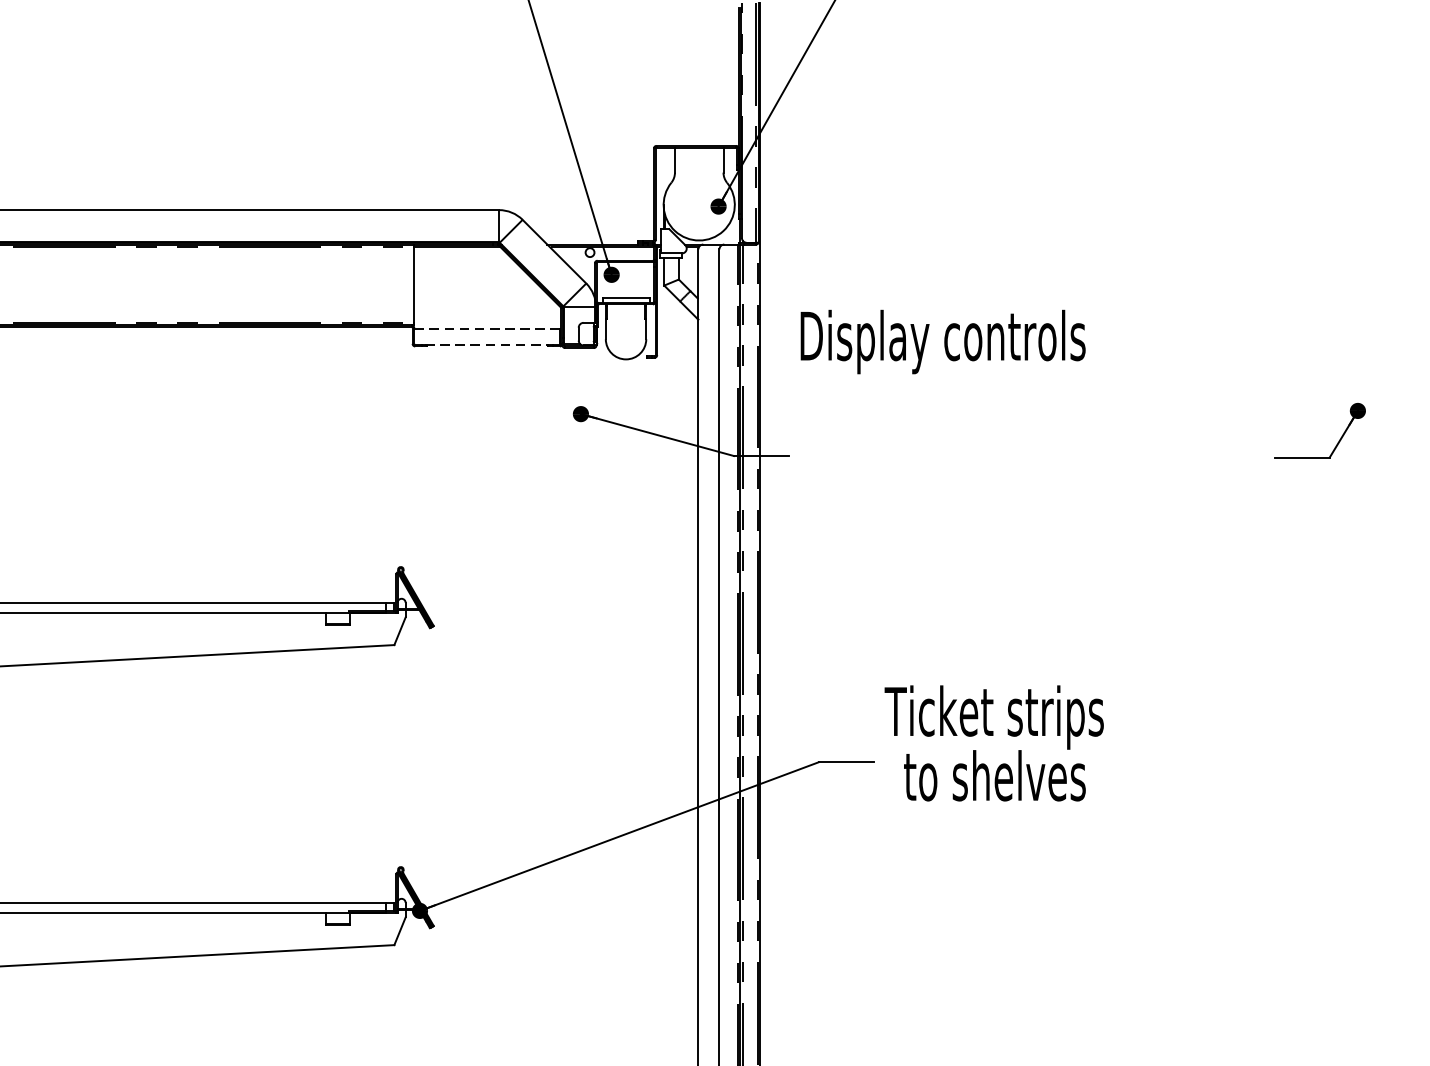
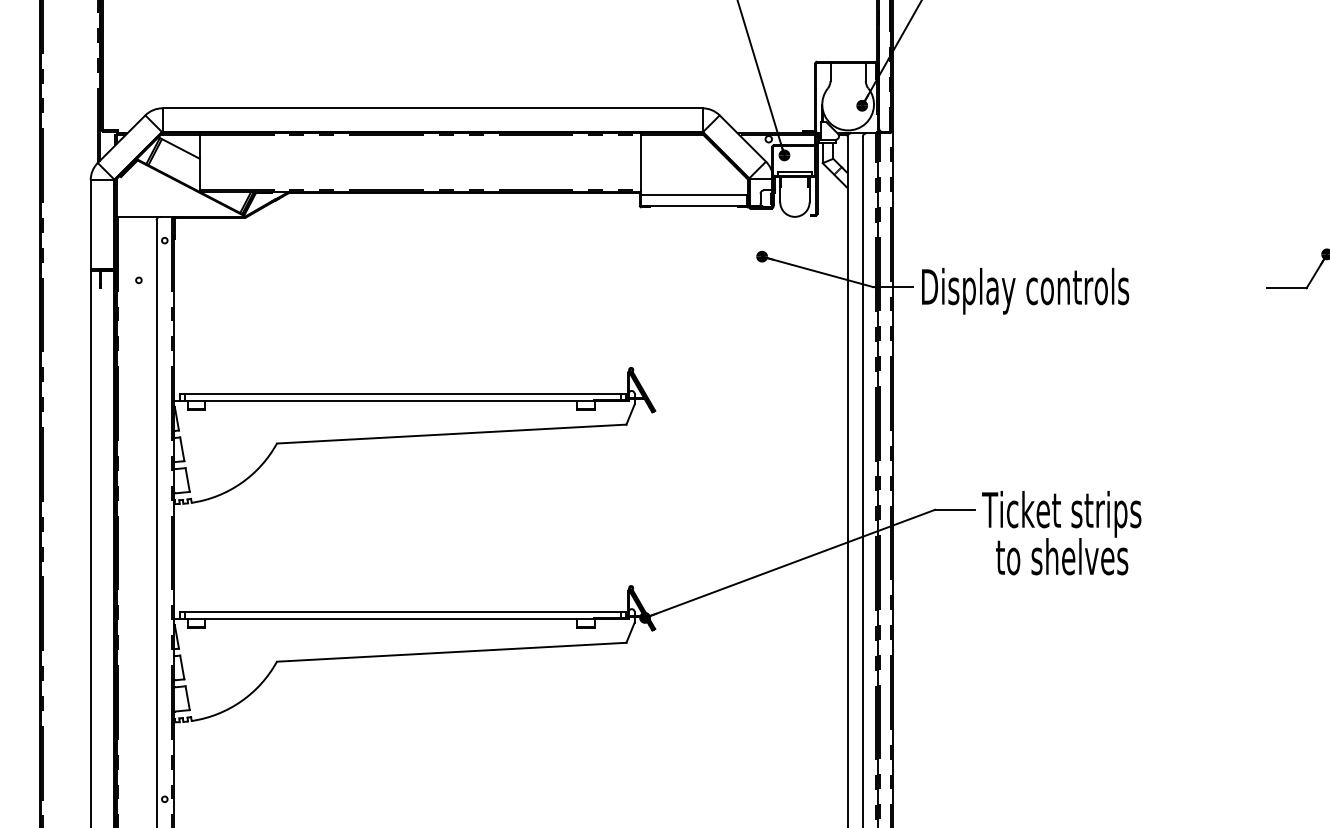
line: (486, 328) -> (693, 194), dashed -> solid
text: (943, 340) -> (1025, 290), moved
line: (486, 345) -> (693, 206), dashed -> solid
text: (994, 743) -> (1061, 533), moved

